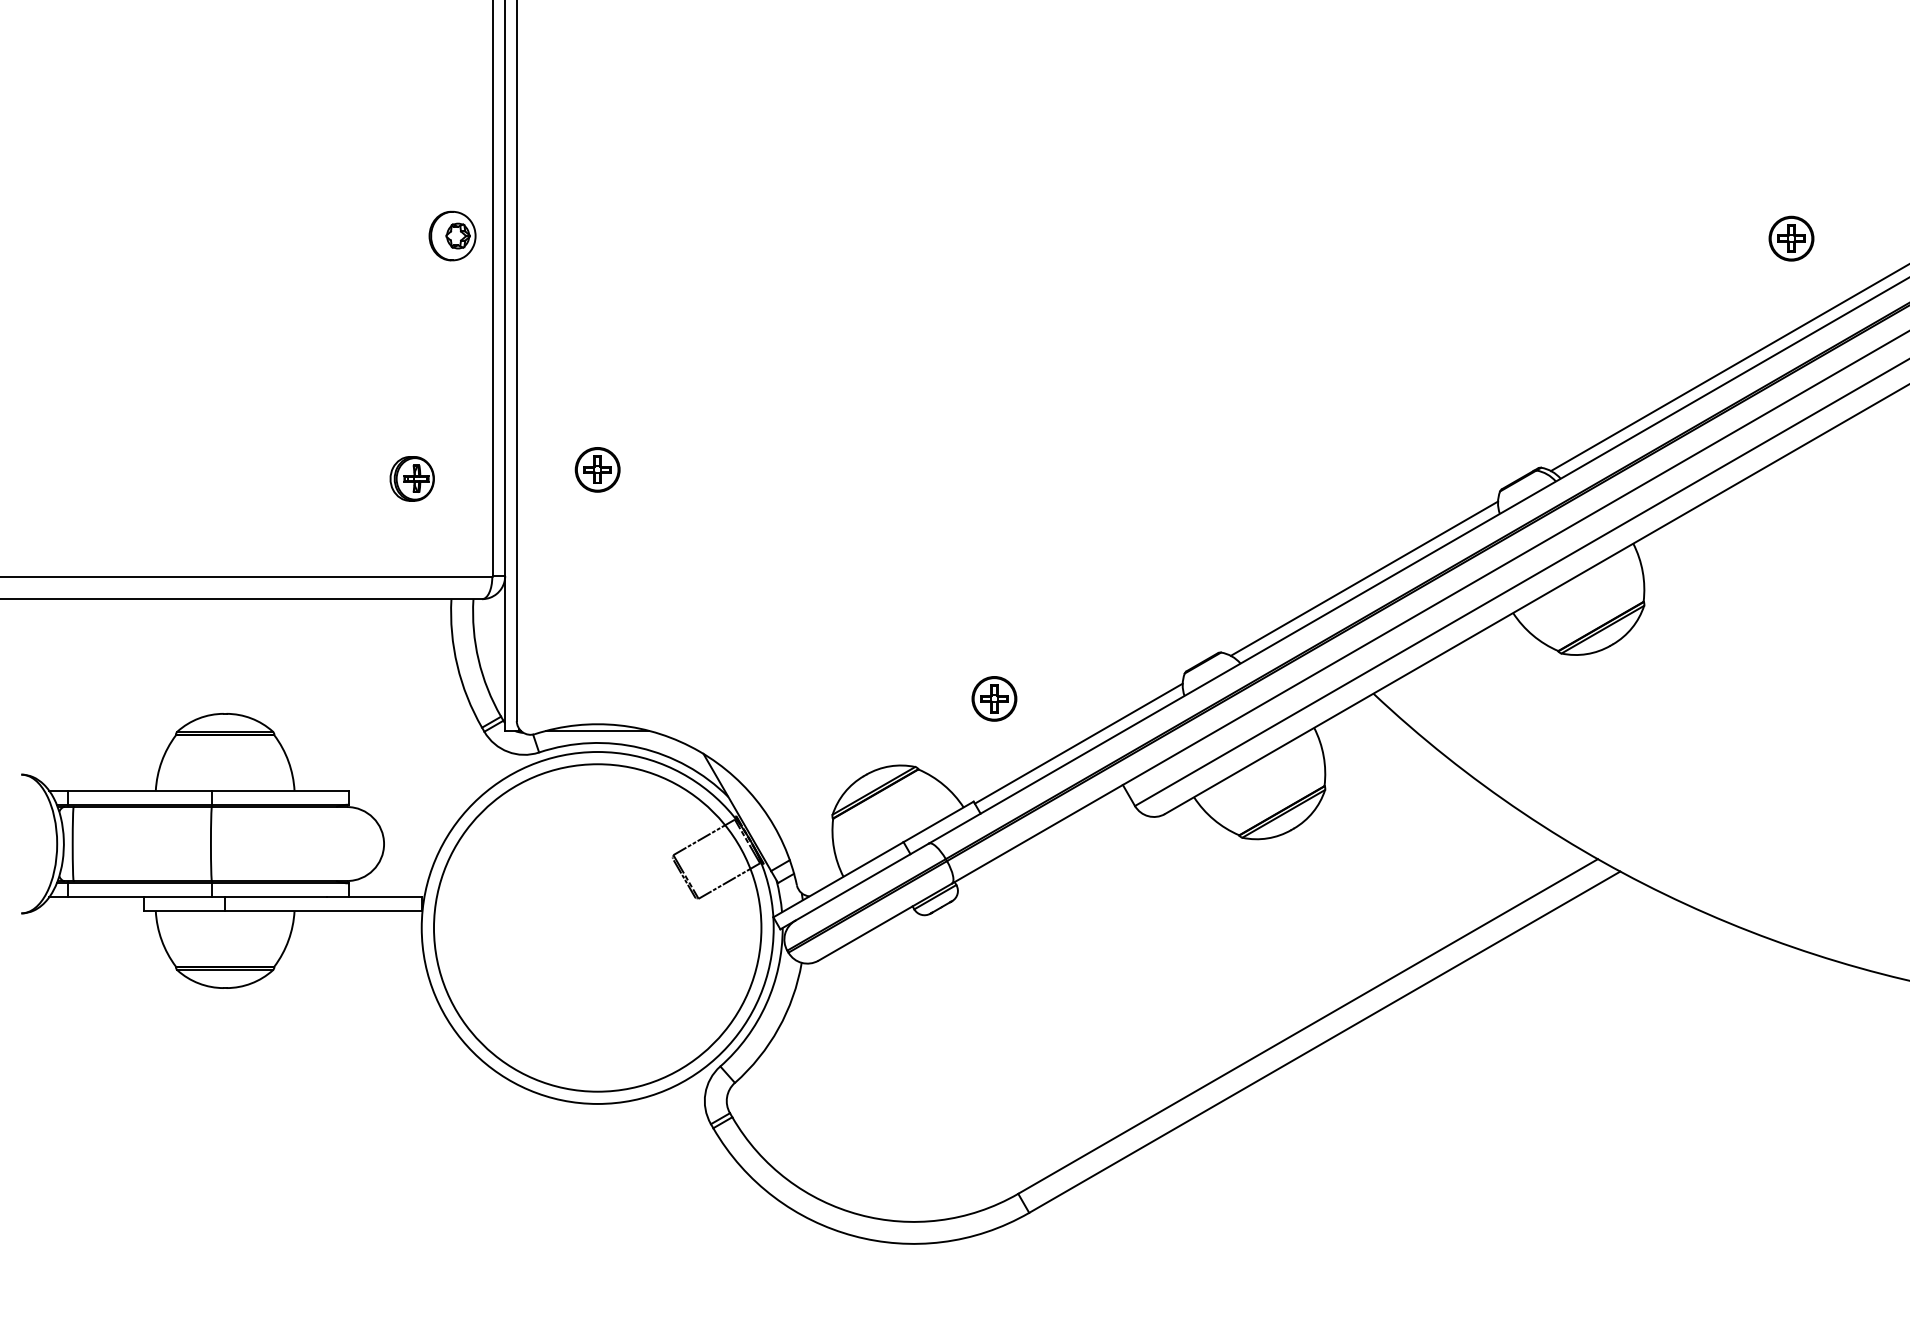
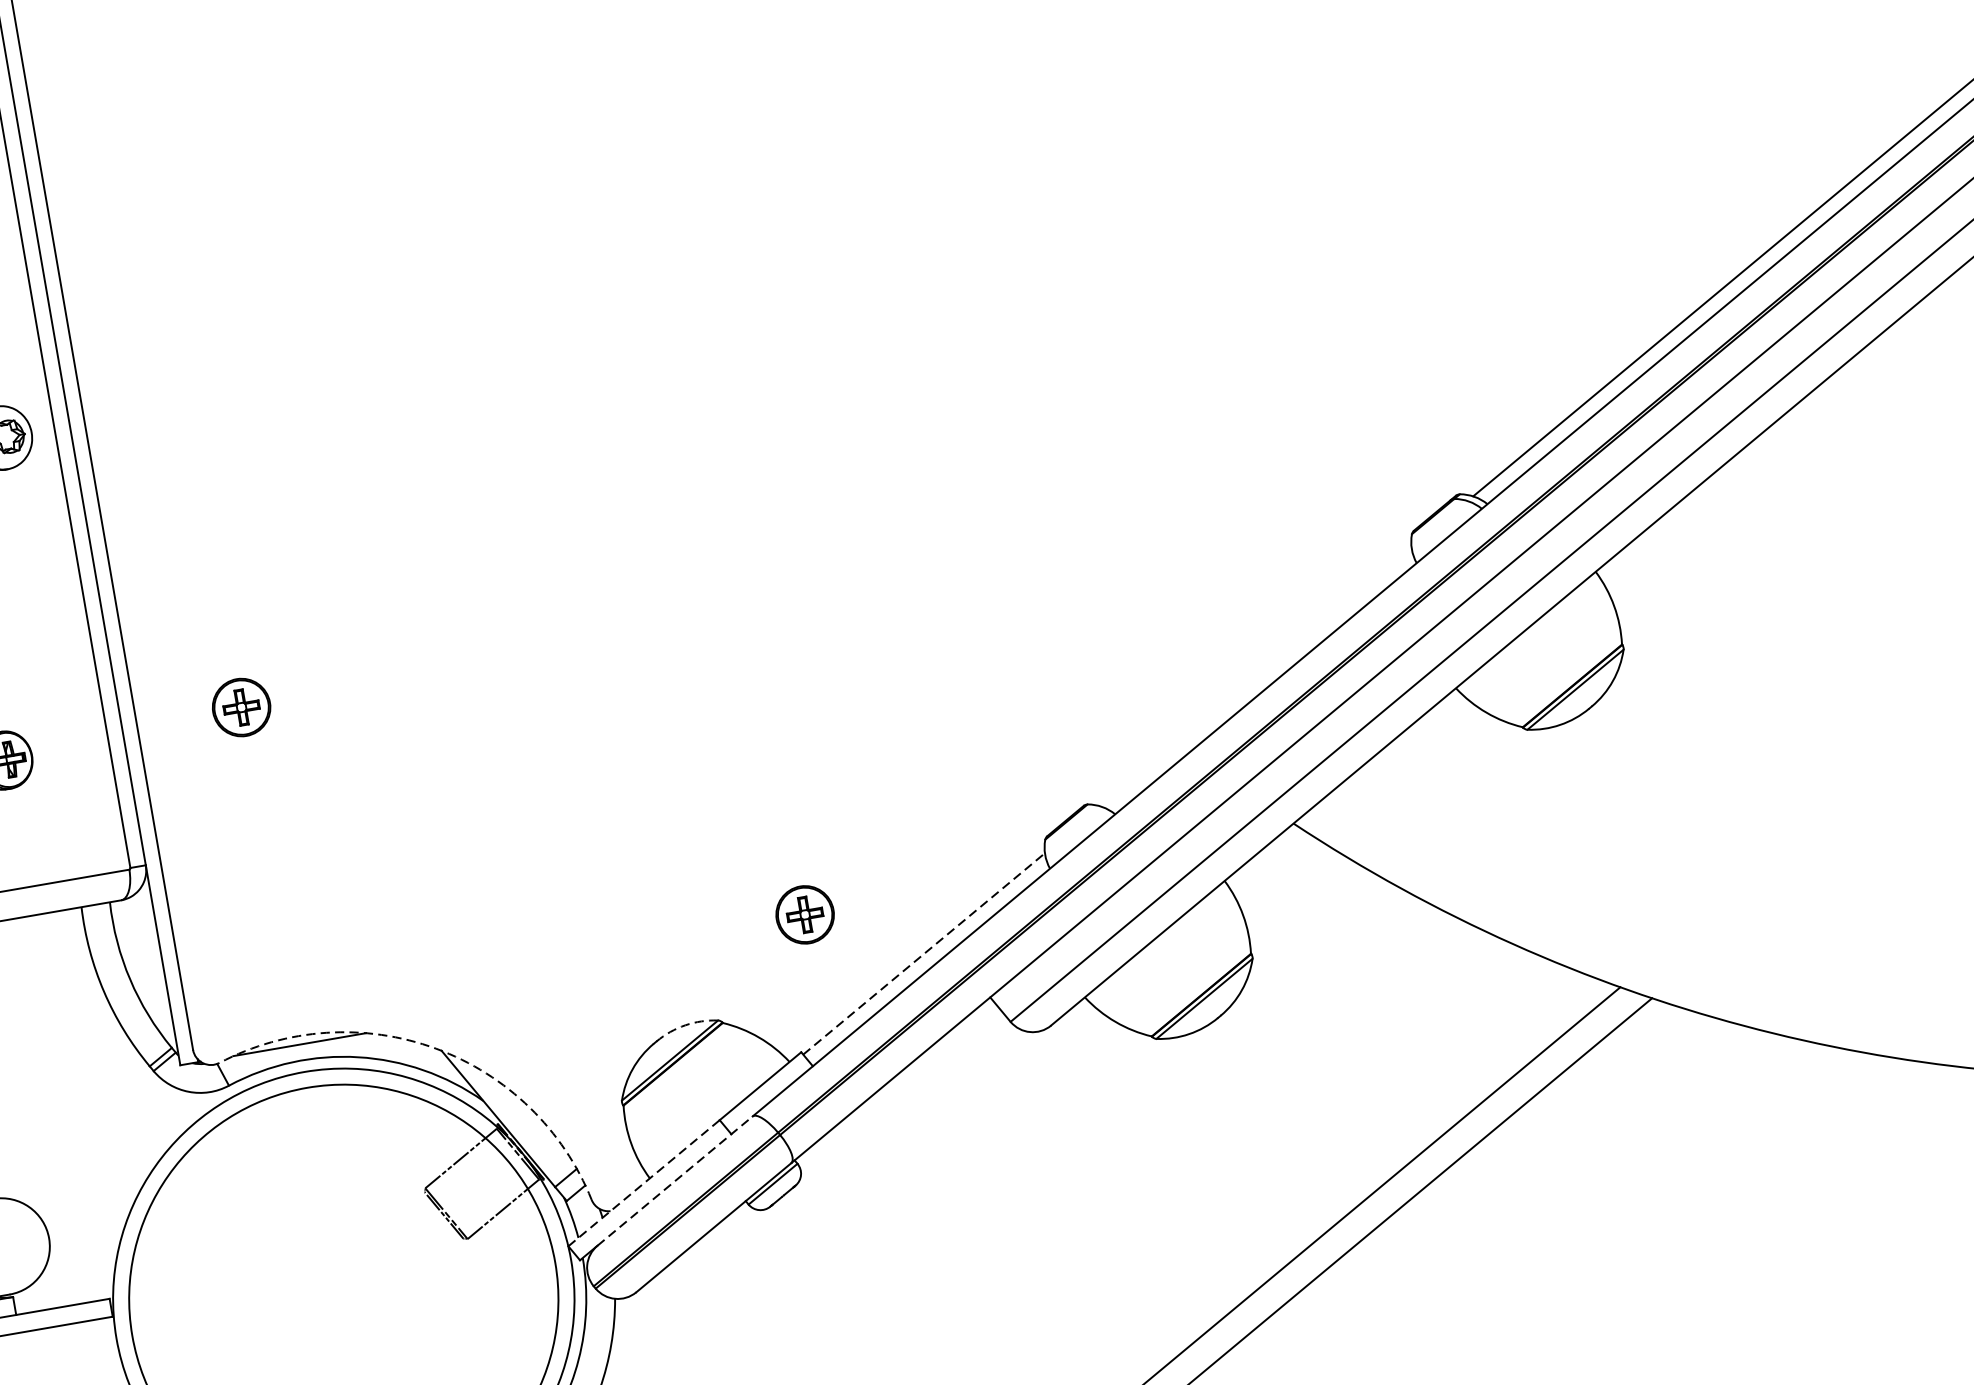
part: (1791, 238) -> (1731, 142), removed
line: (1364, 578) -> (1256, 676), removed
line: (1079, 743) -> (924, 953), solid -> dashed
arc: (699, 751) -> (435, 1048), solid -> dashed
arc: (890, 766) -> (685, 1025), solid -> dashed
line: (838, 879) -> (644, 1182), solid -> dashed
line: (862, 881) -> (675, 1180), solid -> dashed

